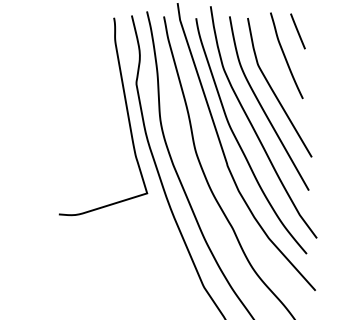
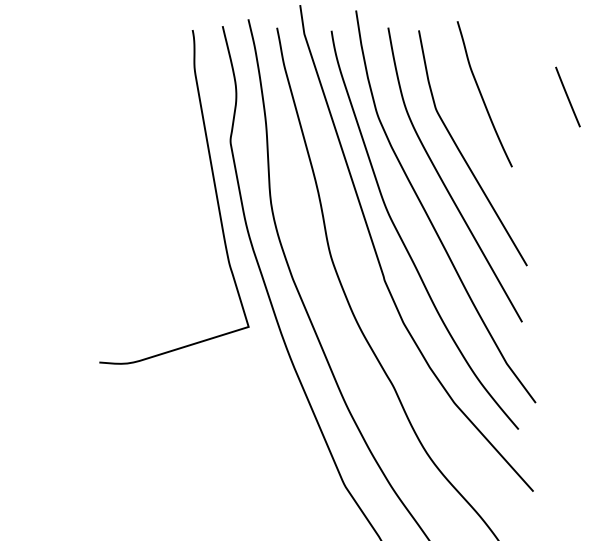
line: (297, 31) -> (567, 97), moved

